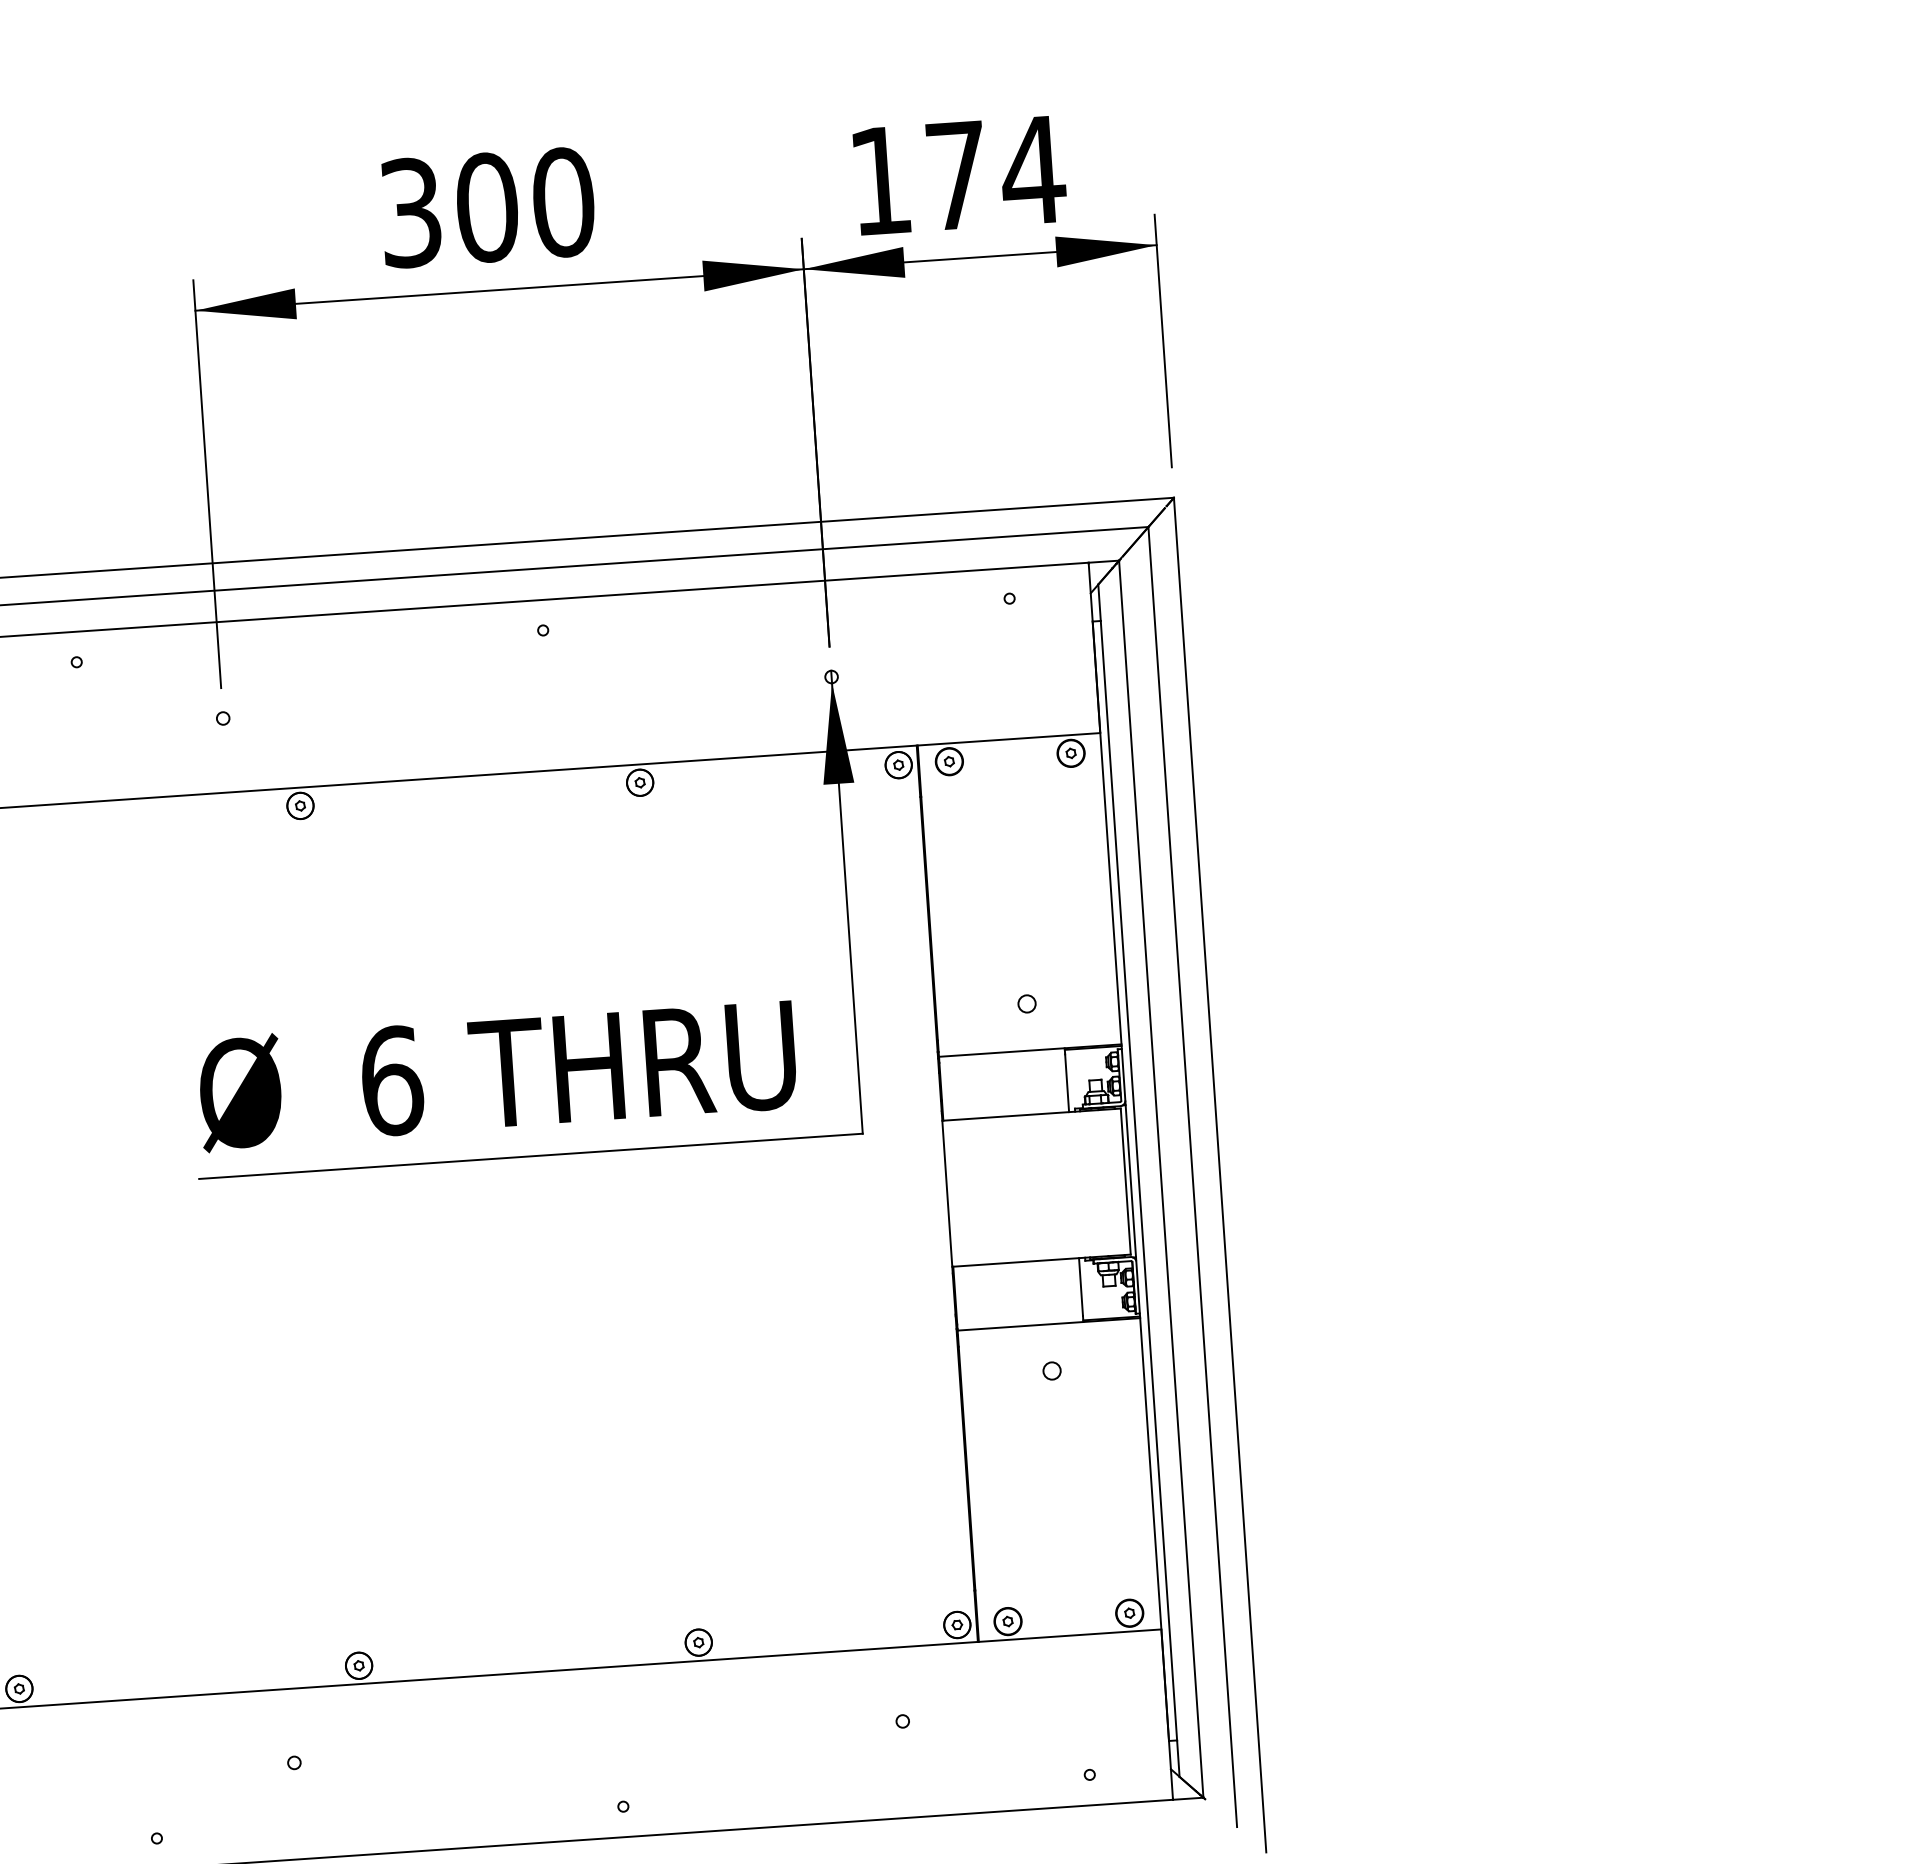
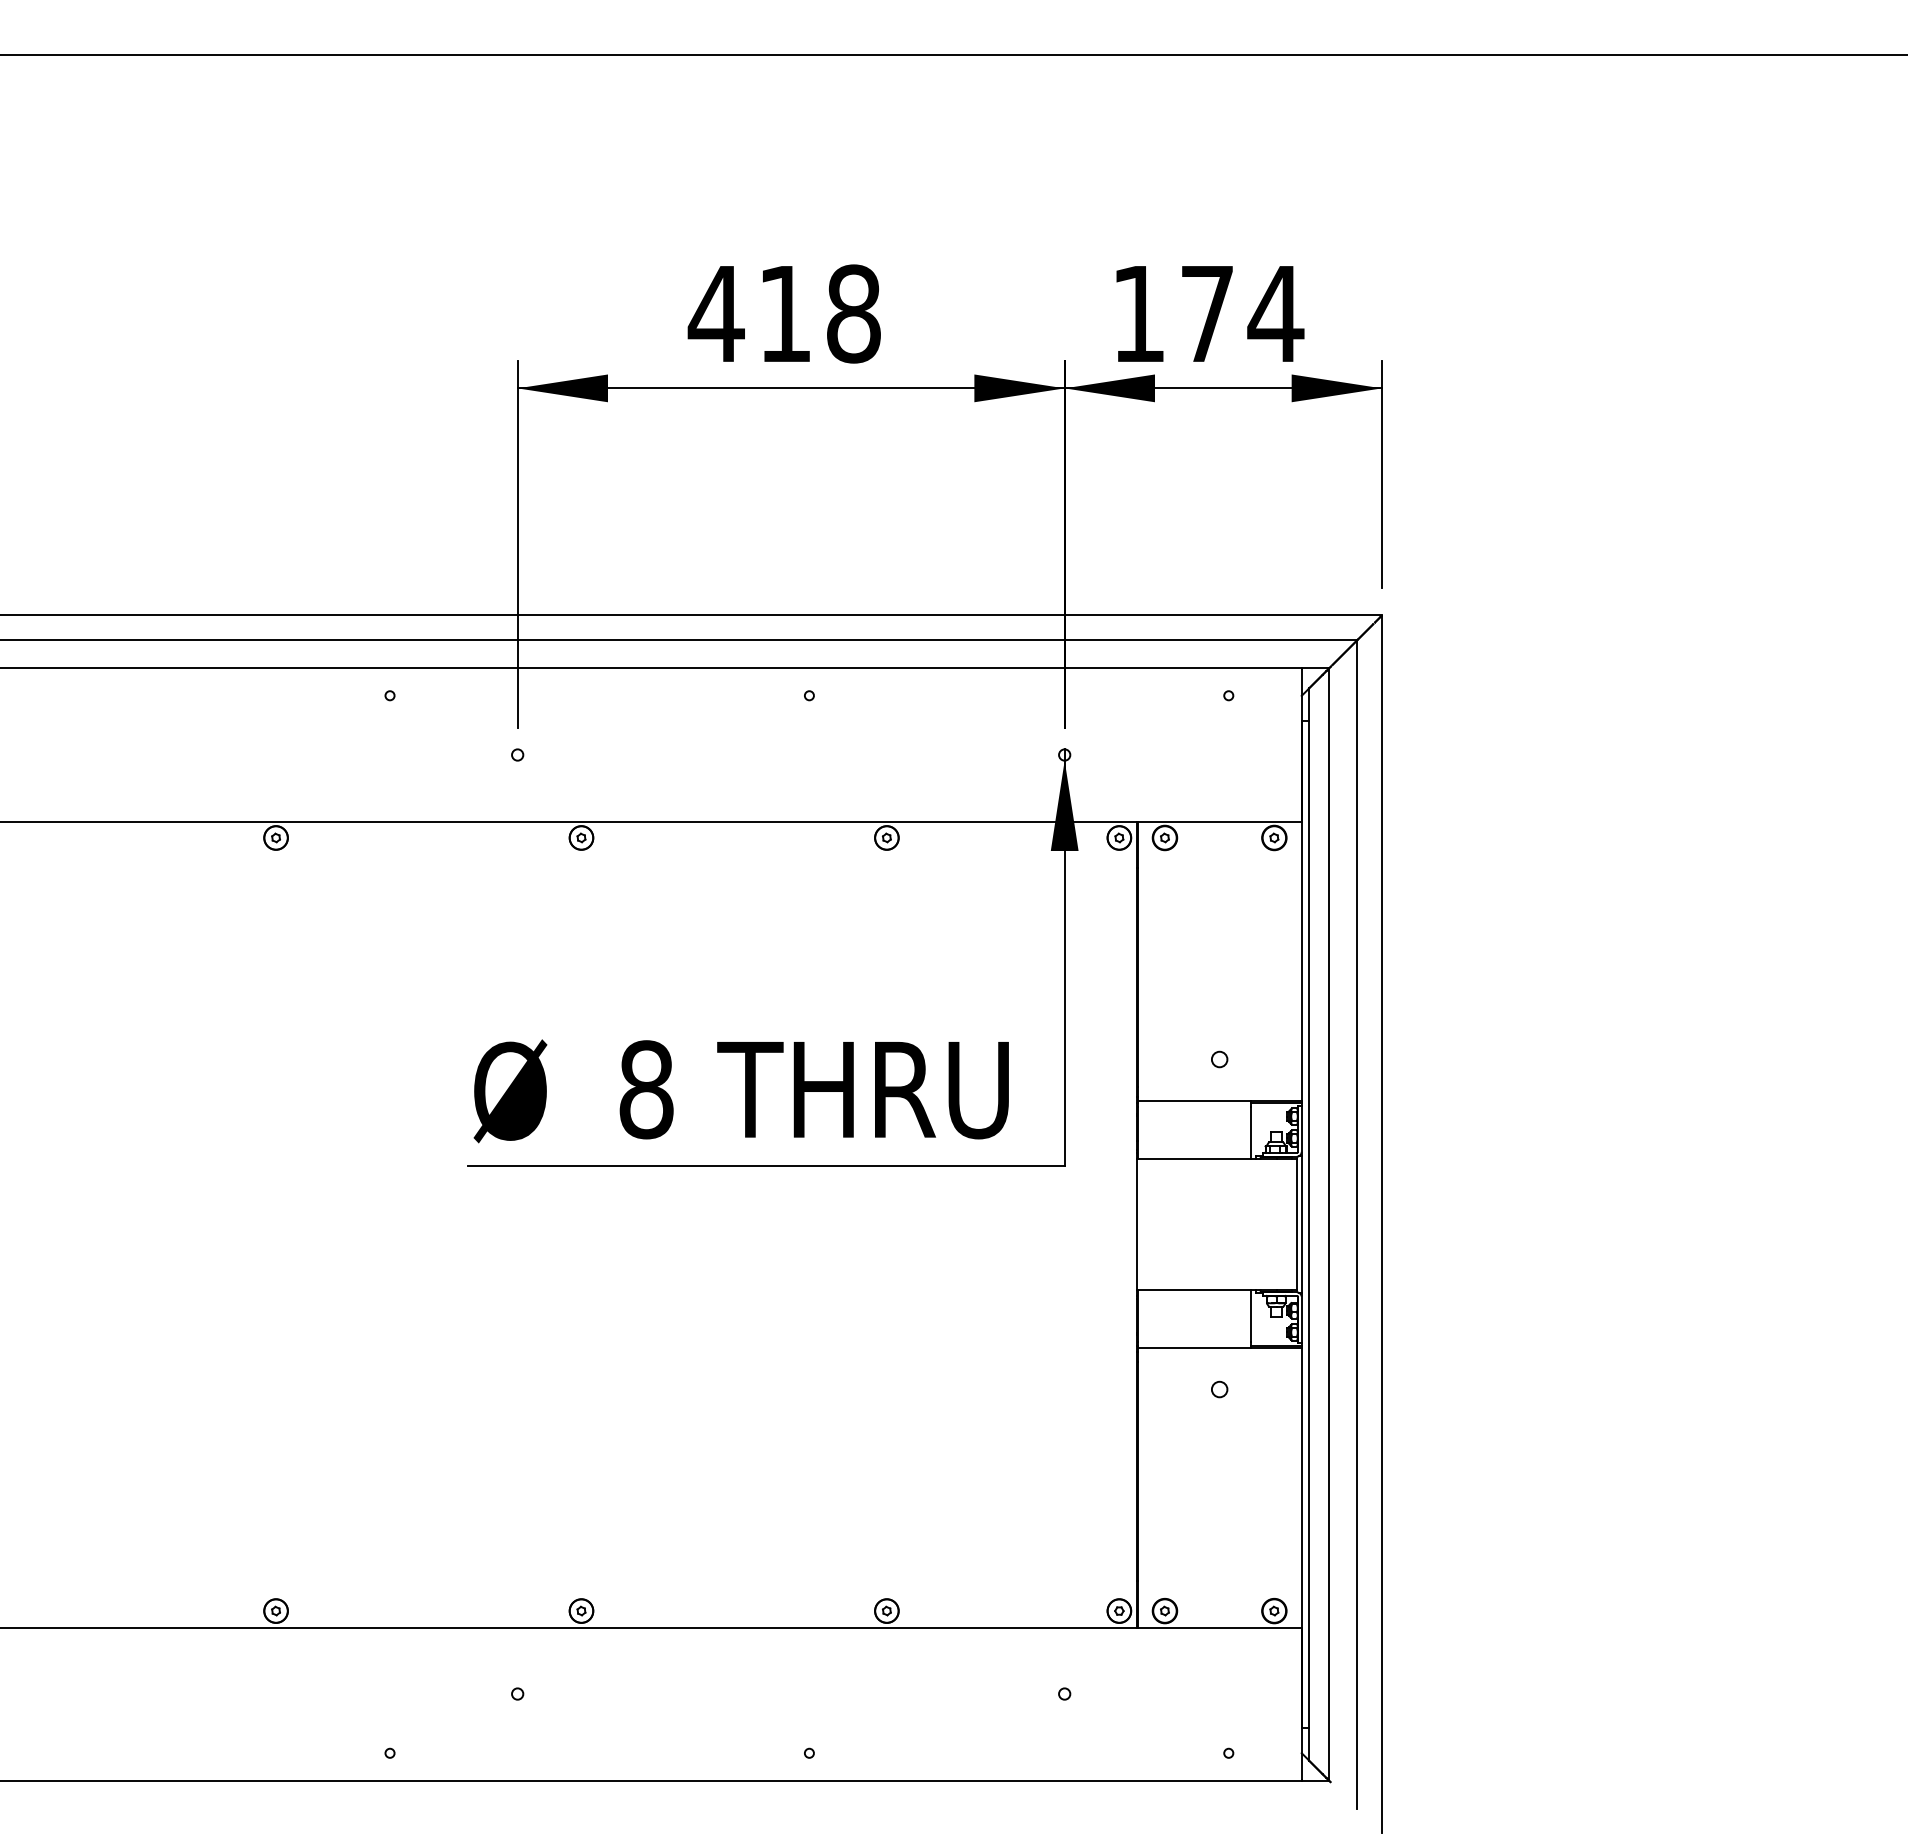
text: (486, 207) -> (784, 313), 300 -> 418
text: (391, 1080) -> (646, 1089), 6 -> 8

